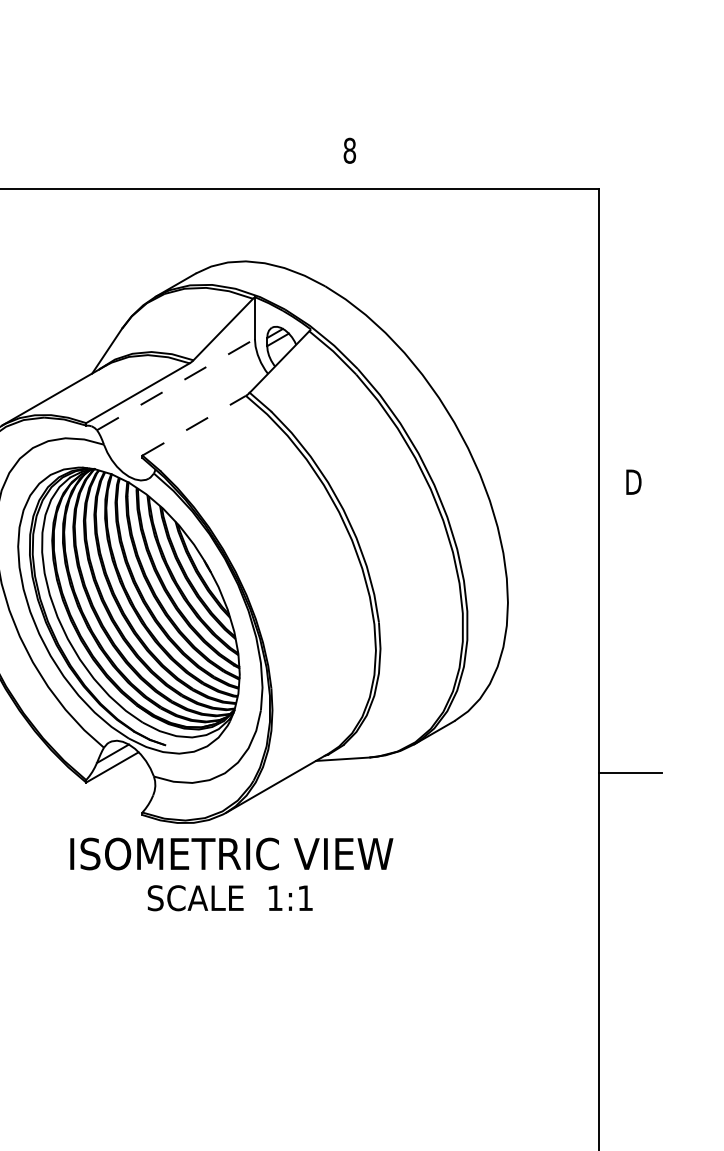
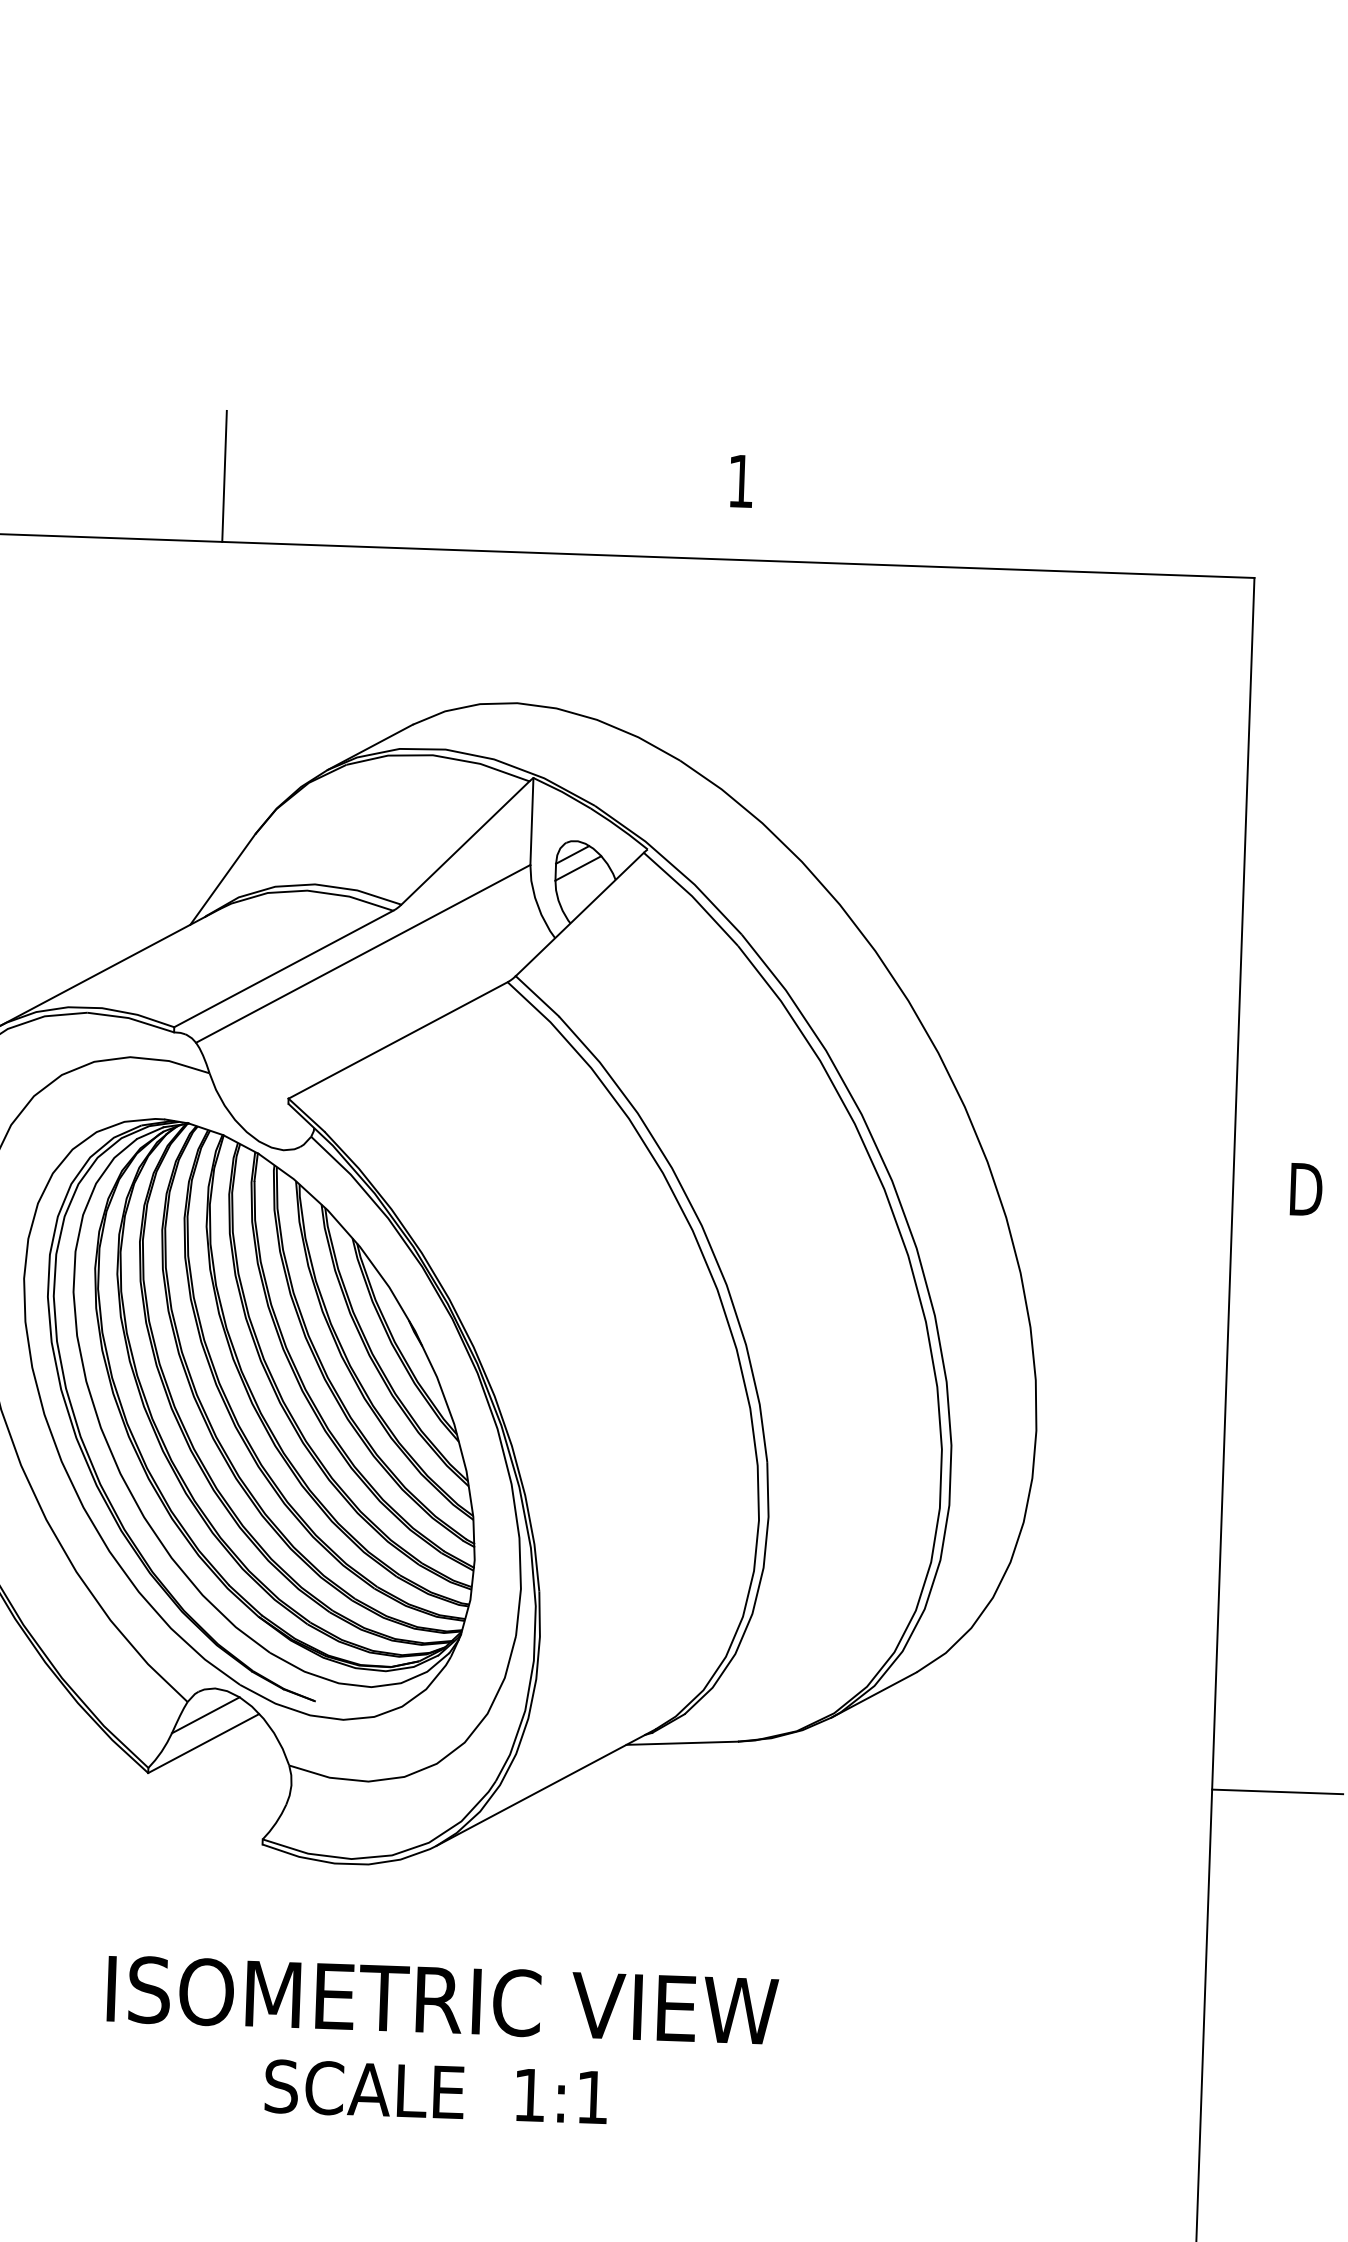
text: (349, 150) -> (740, 480), 8 -> 1
line: (101, 156) -> (225, 475), added
line: (176, 384) -> (364, 953), dashed -> solid
line: (194, 425) -> (398, 1040), dashed -> solid
text: (231, 874) -> (440, 2042), moved

